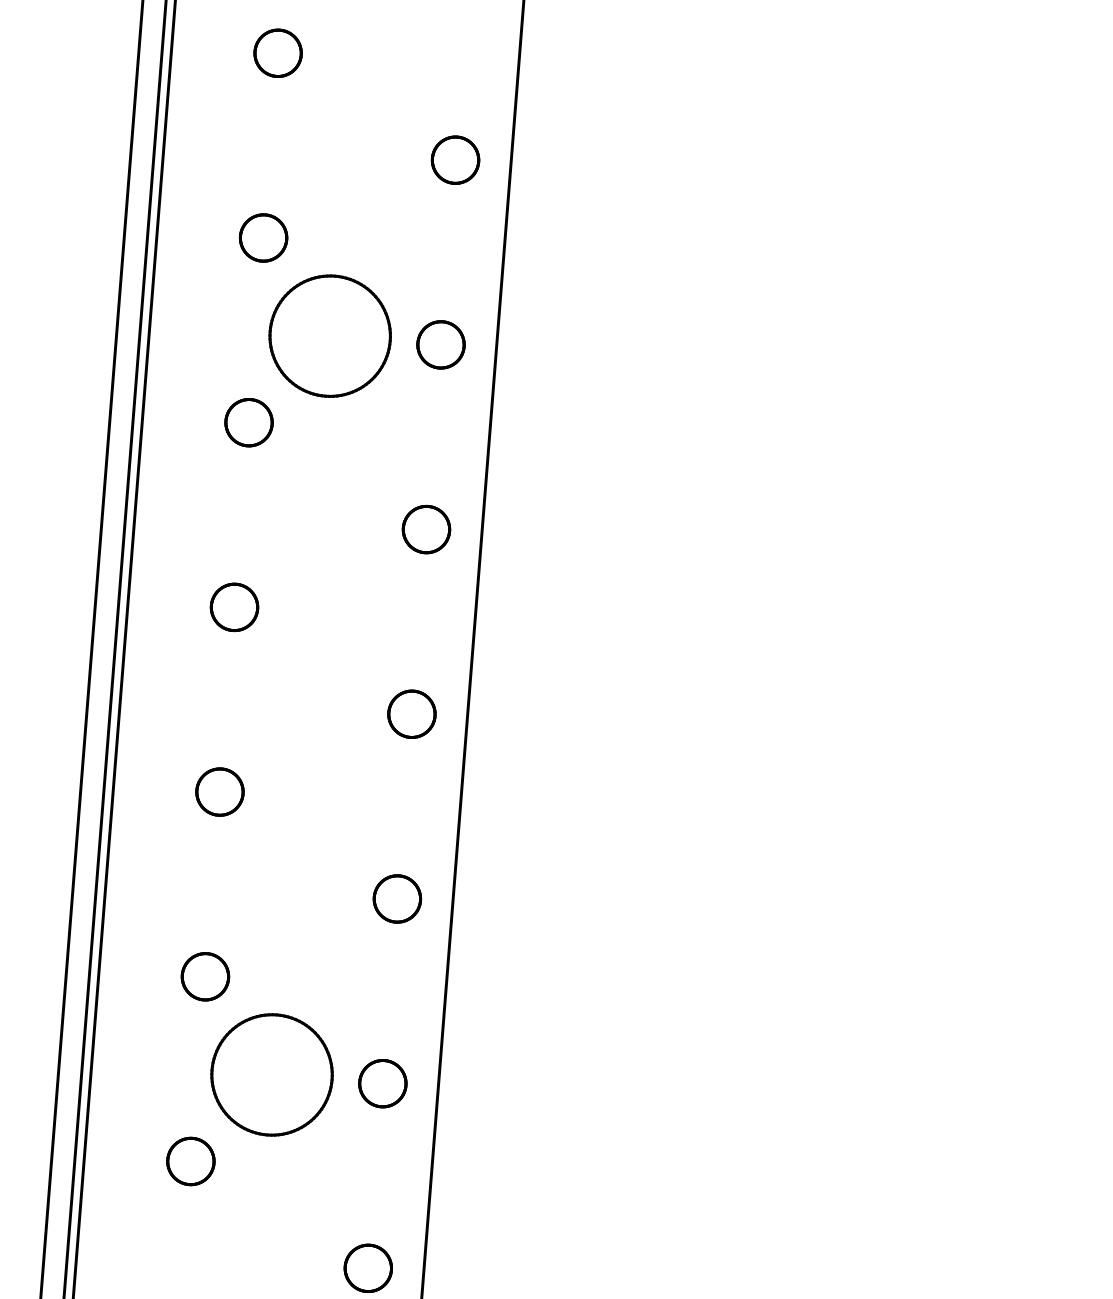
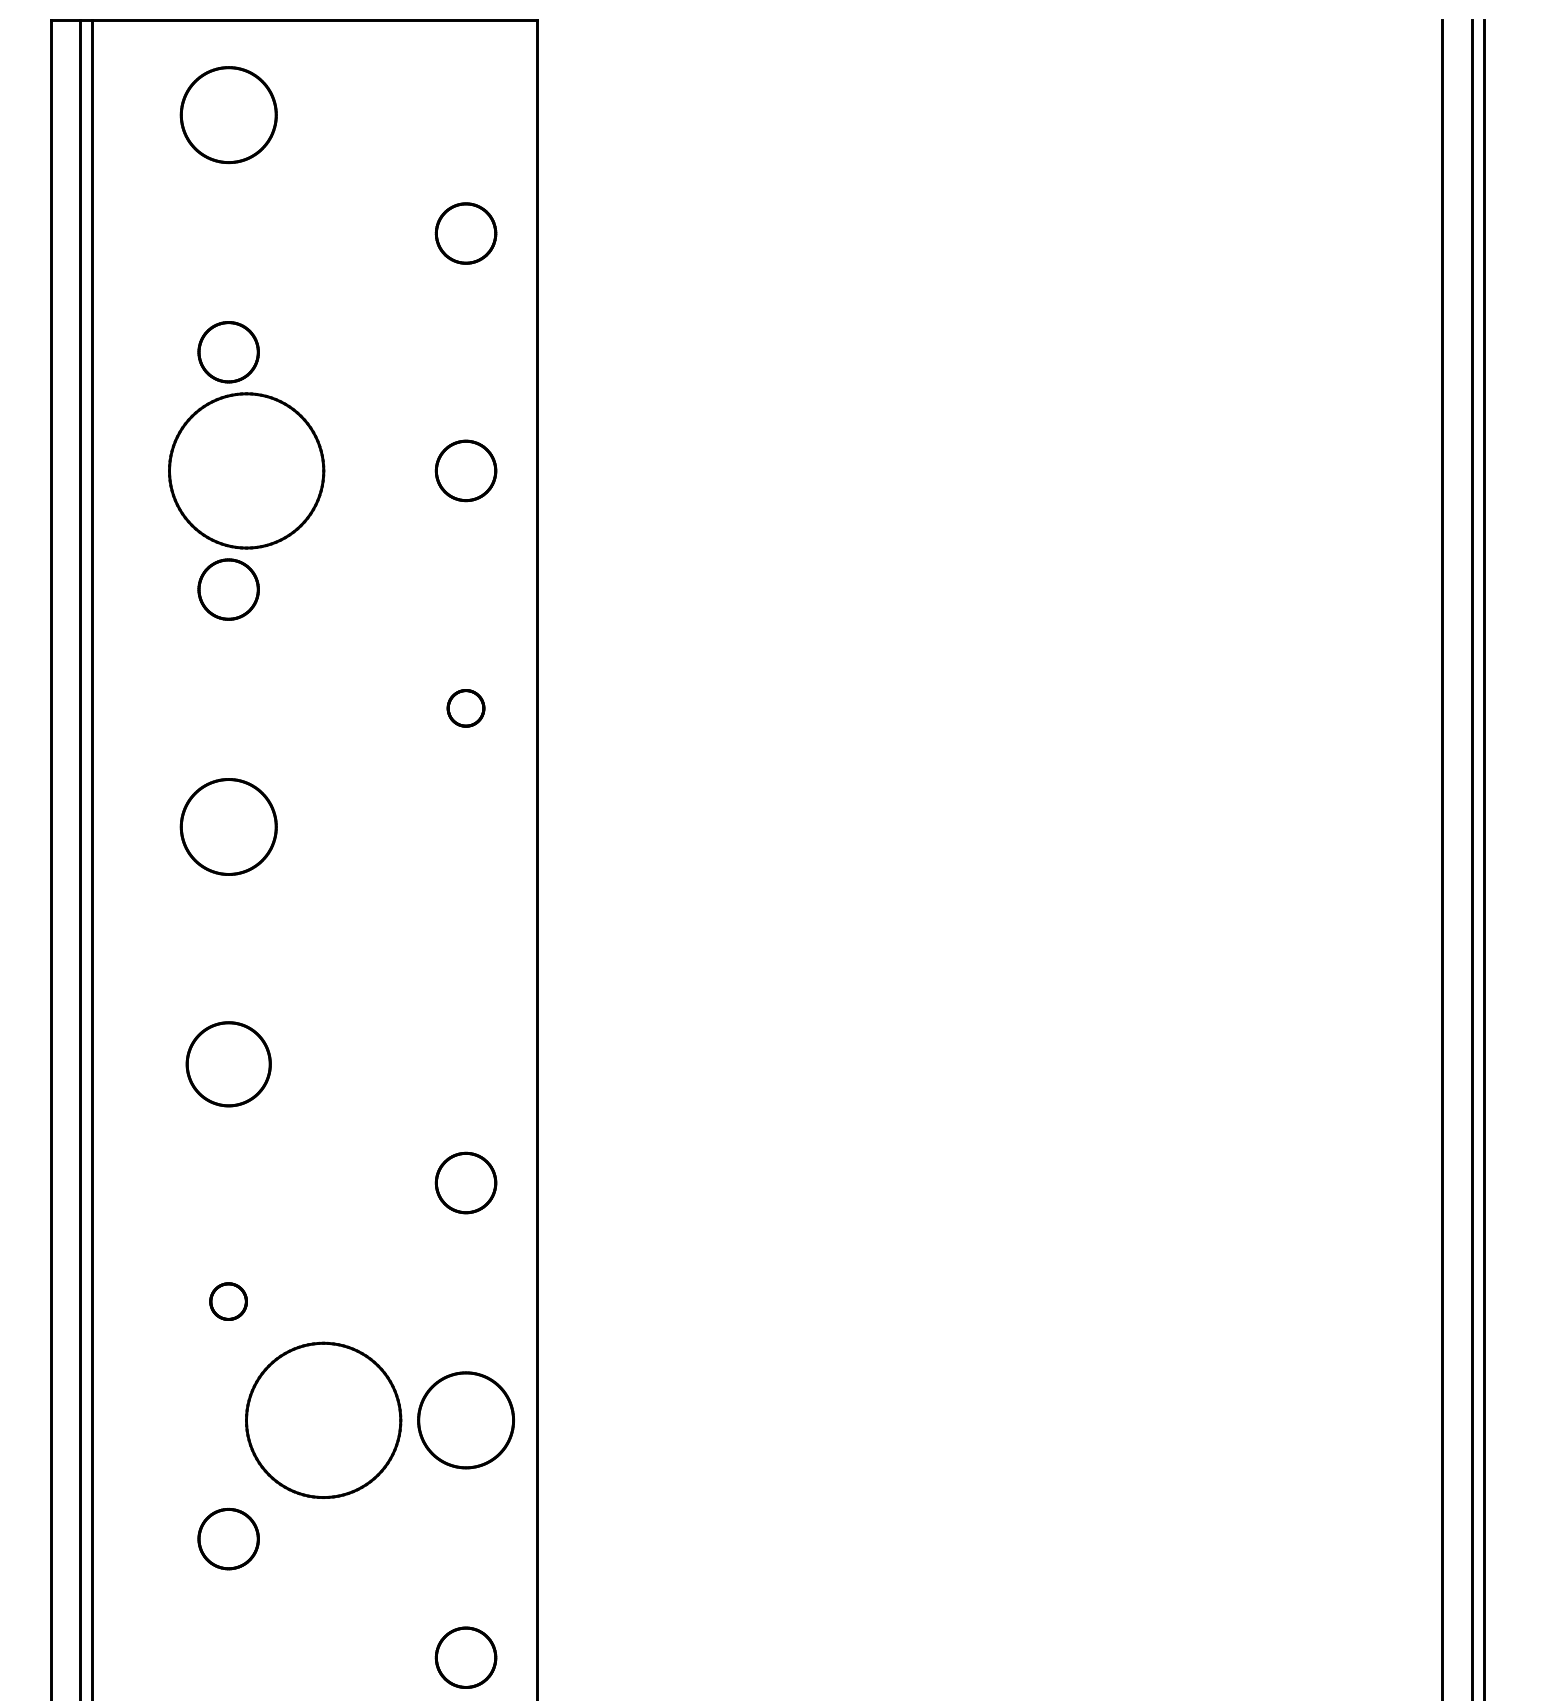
part: (278, 53) -> (228, 114), size x1.6
part: (330, 335) -> (246, 470), moved
part: (426, 529) -> (465, 708), size x0.6
part: (234, 607) -> (228, 826), size x1.6
part: (411, 714) -> (465, 945), removed
part: (219, 792) -> (228, 1064), size x1.4
part: (205, 976) -> (228, 1301), size x0.6
part: (382, 1083) -> (465, 1420), size x1.6

